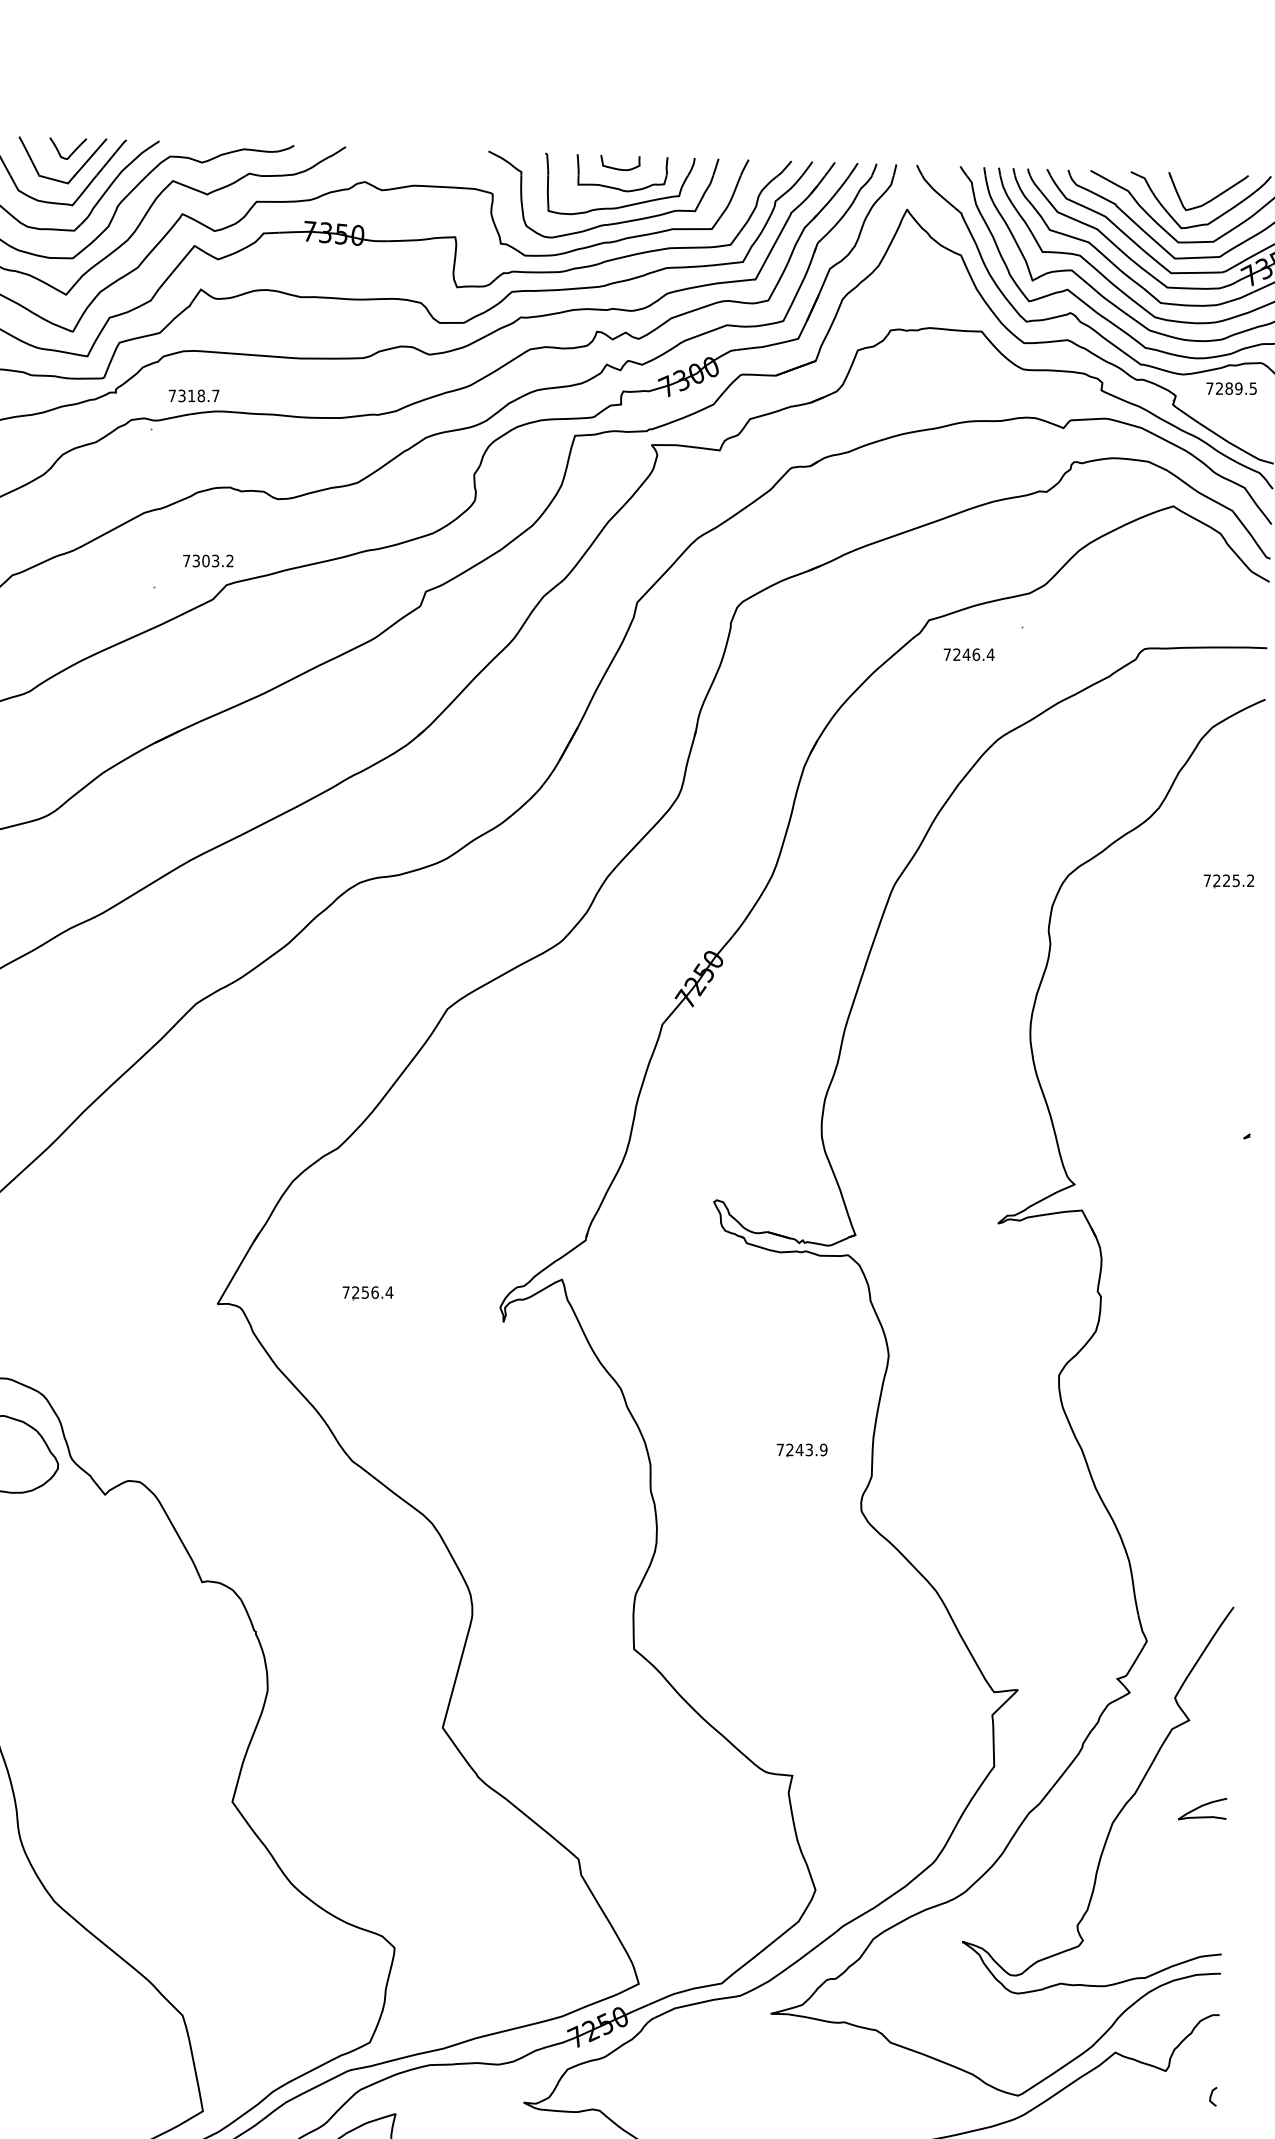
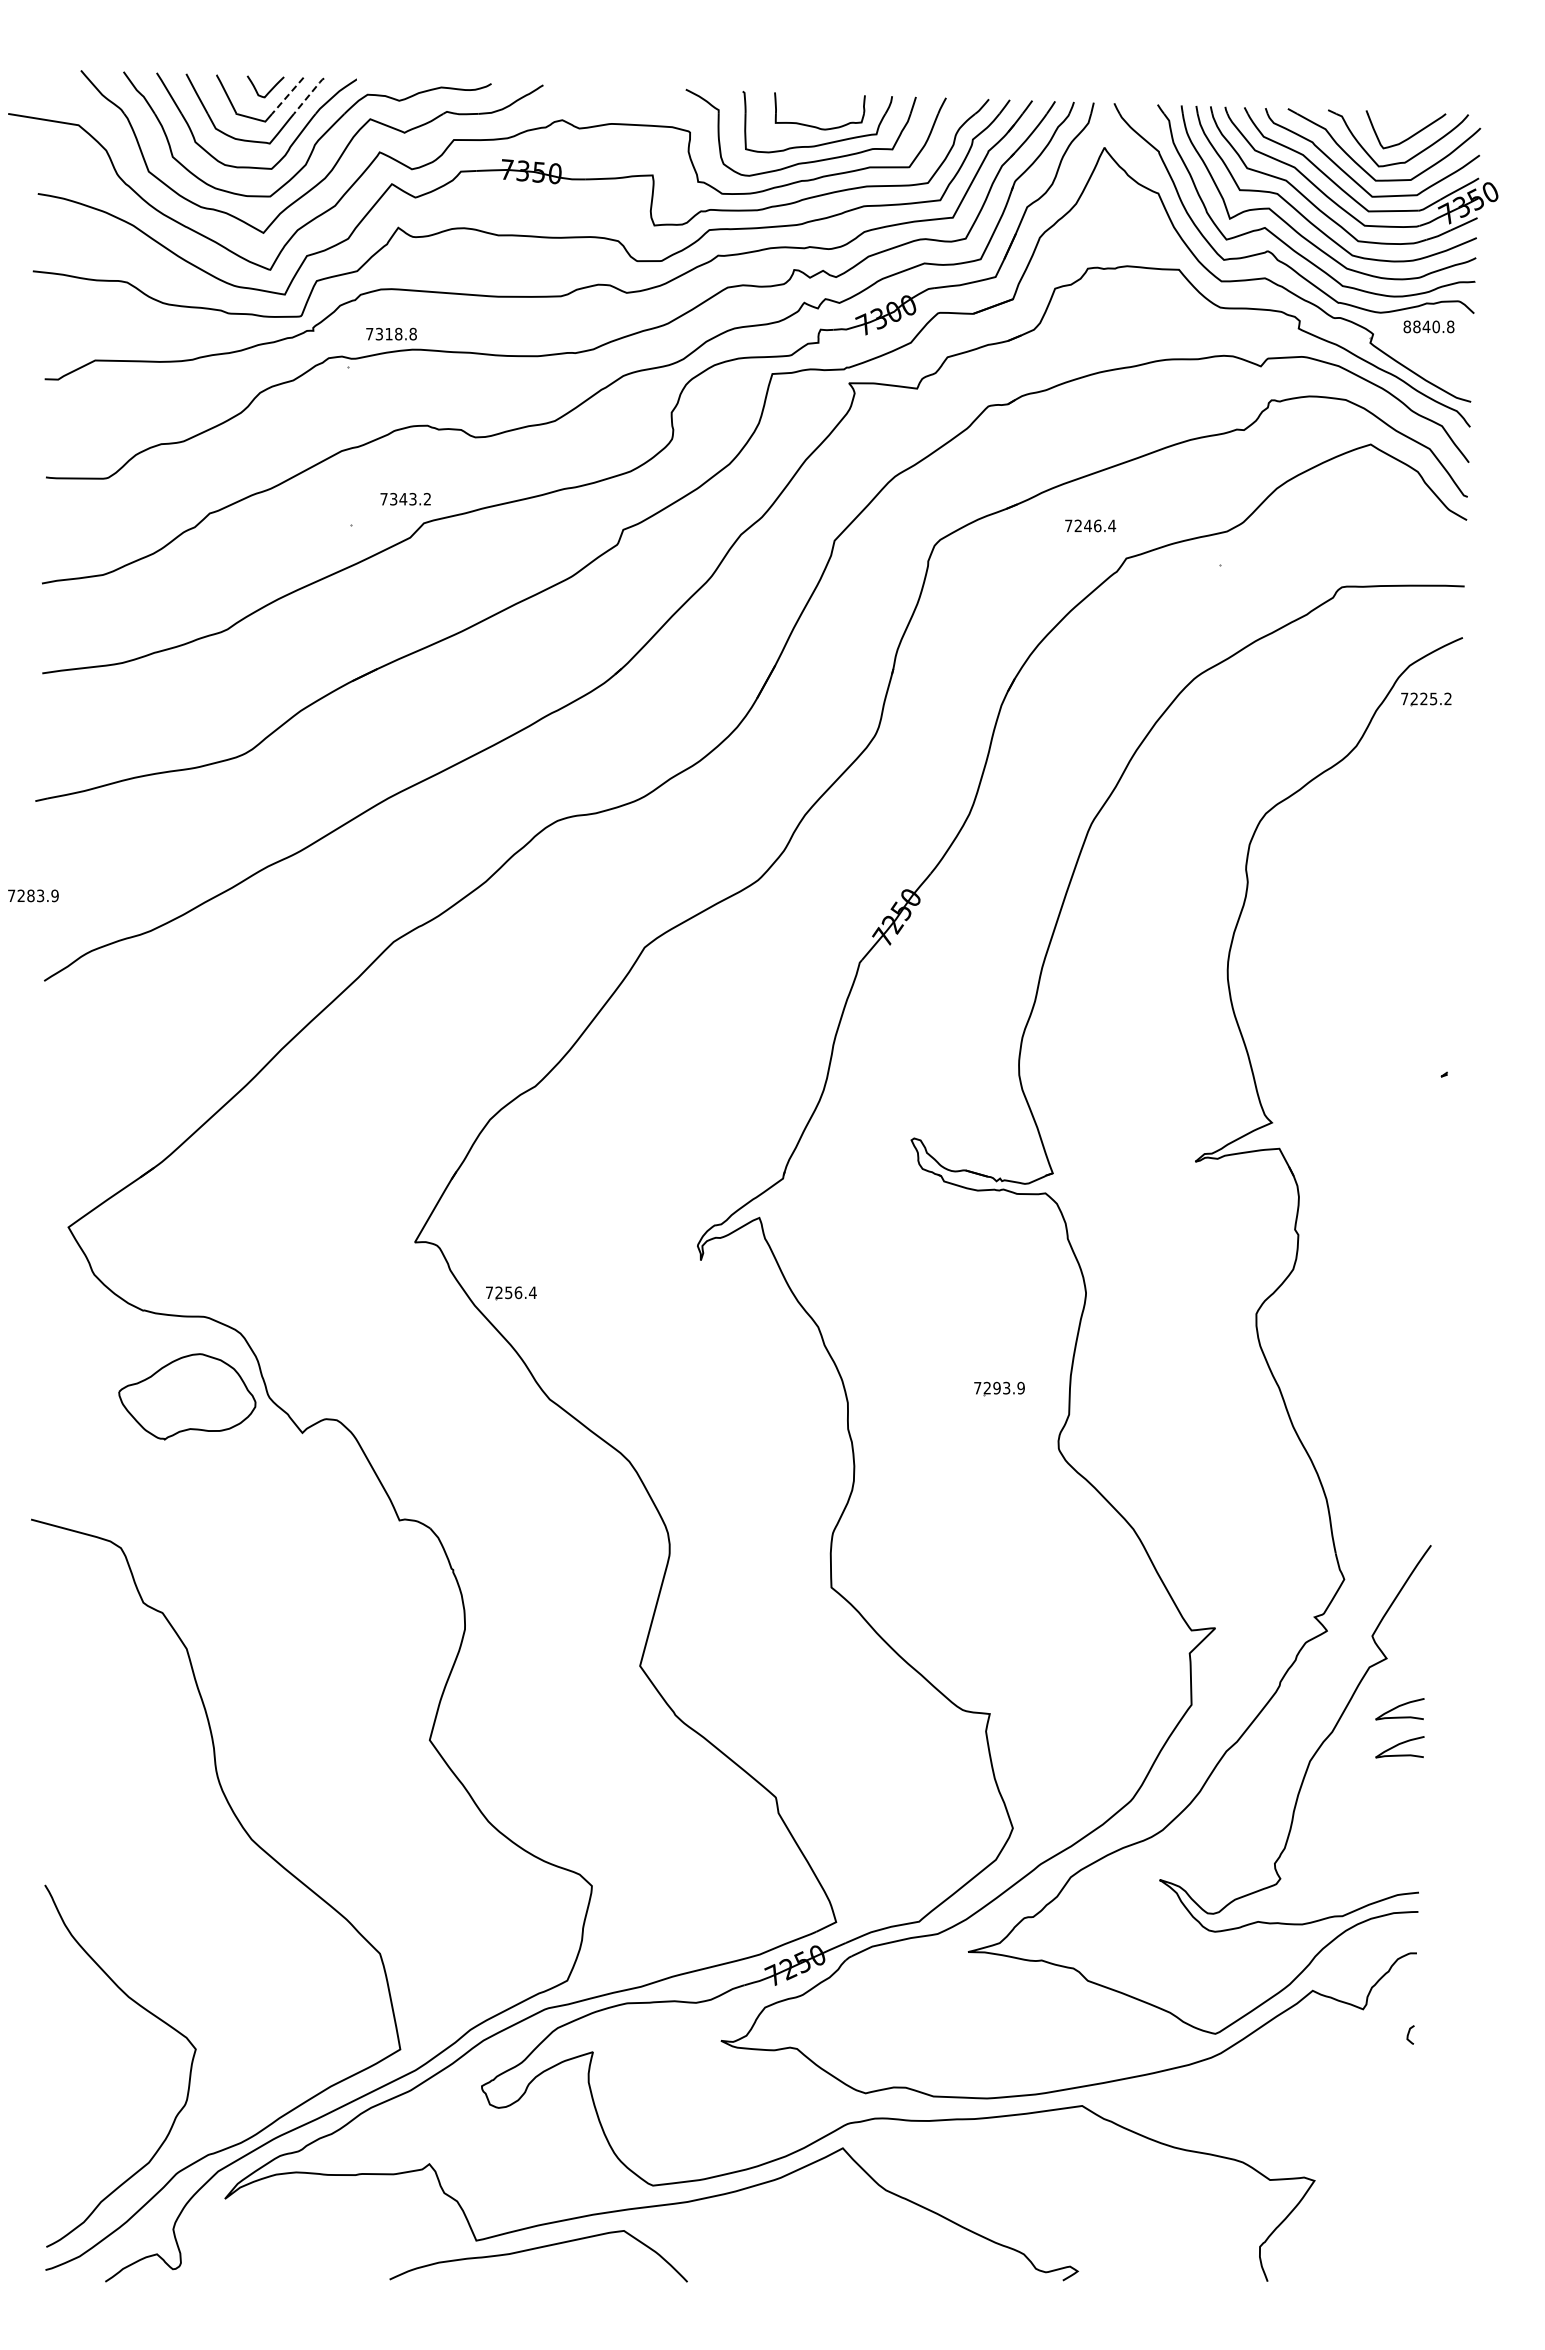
line: (112, 156) -> (309, 94), solid -> dashed
line: (90, 158) -> (287, 96), solid -> dashed
curve: (619, 168) -> (816, 106), removed
text: (1231, 388) -> (1428, 326), 7289.5 -> 8840.8
text: (215, 395) -> (412, 333), 7318.7 -> 7318.8
text: (206, 561) -> (403, 499), 7303.2 -> 7343.2
text: (969, 654) -> (1090, 525), moved
part: (1229, 881) -> (1426, 699), moved
part: (368, 1293) -> (511, 1293), moved
text: (799, 1449) -> (996, 1387), 7243.9 -> 7293.9
part: (1202, 1771) -> (1399, 1709), added

